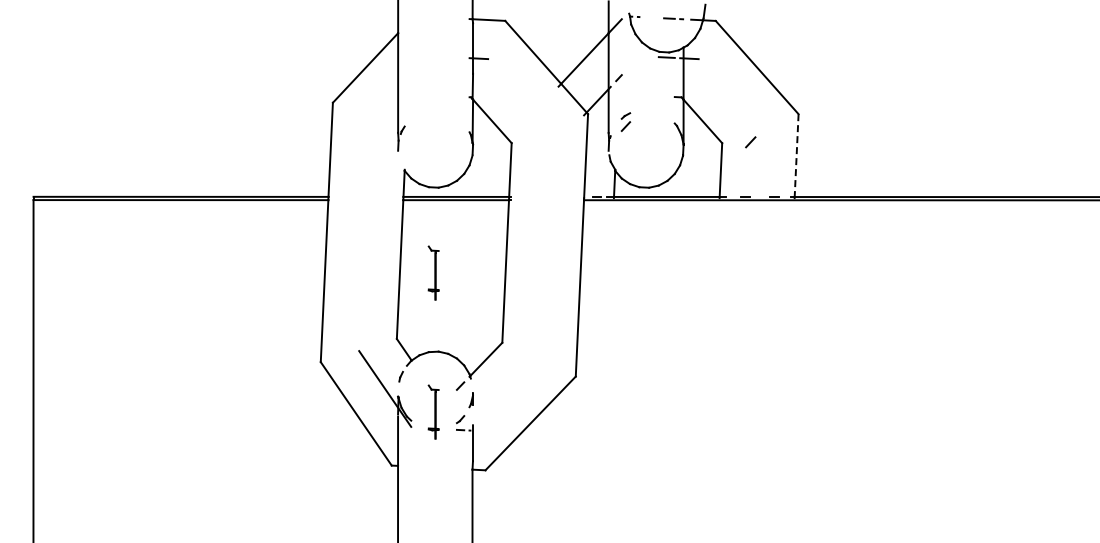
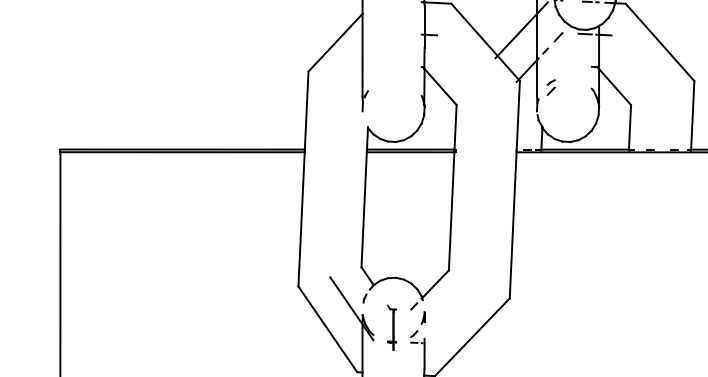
line: (750, 142) -> (558, 37), moved
line: (796, 156) -> (692, 116), dashed -> solid
part: (433, 272) -> (391, 212), removed

